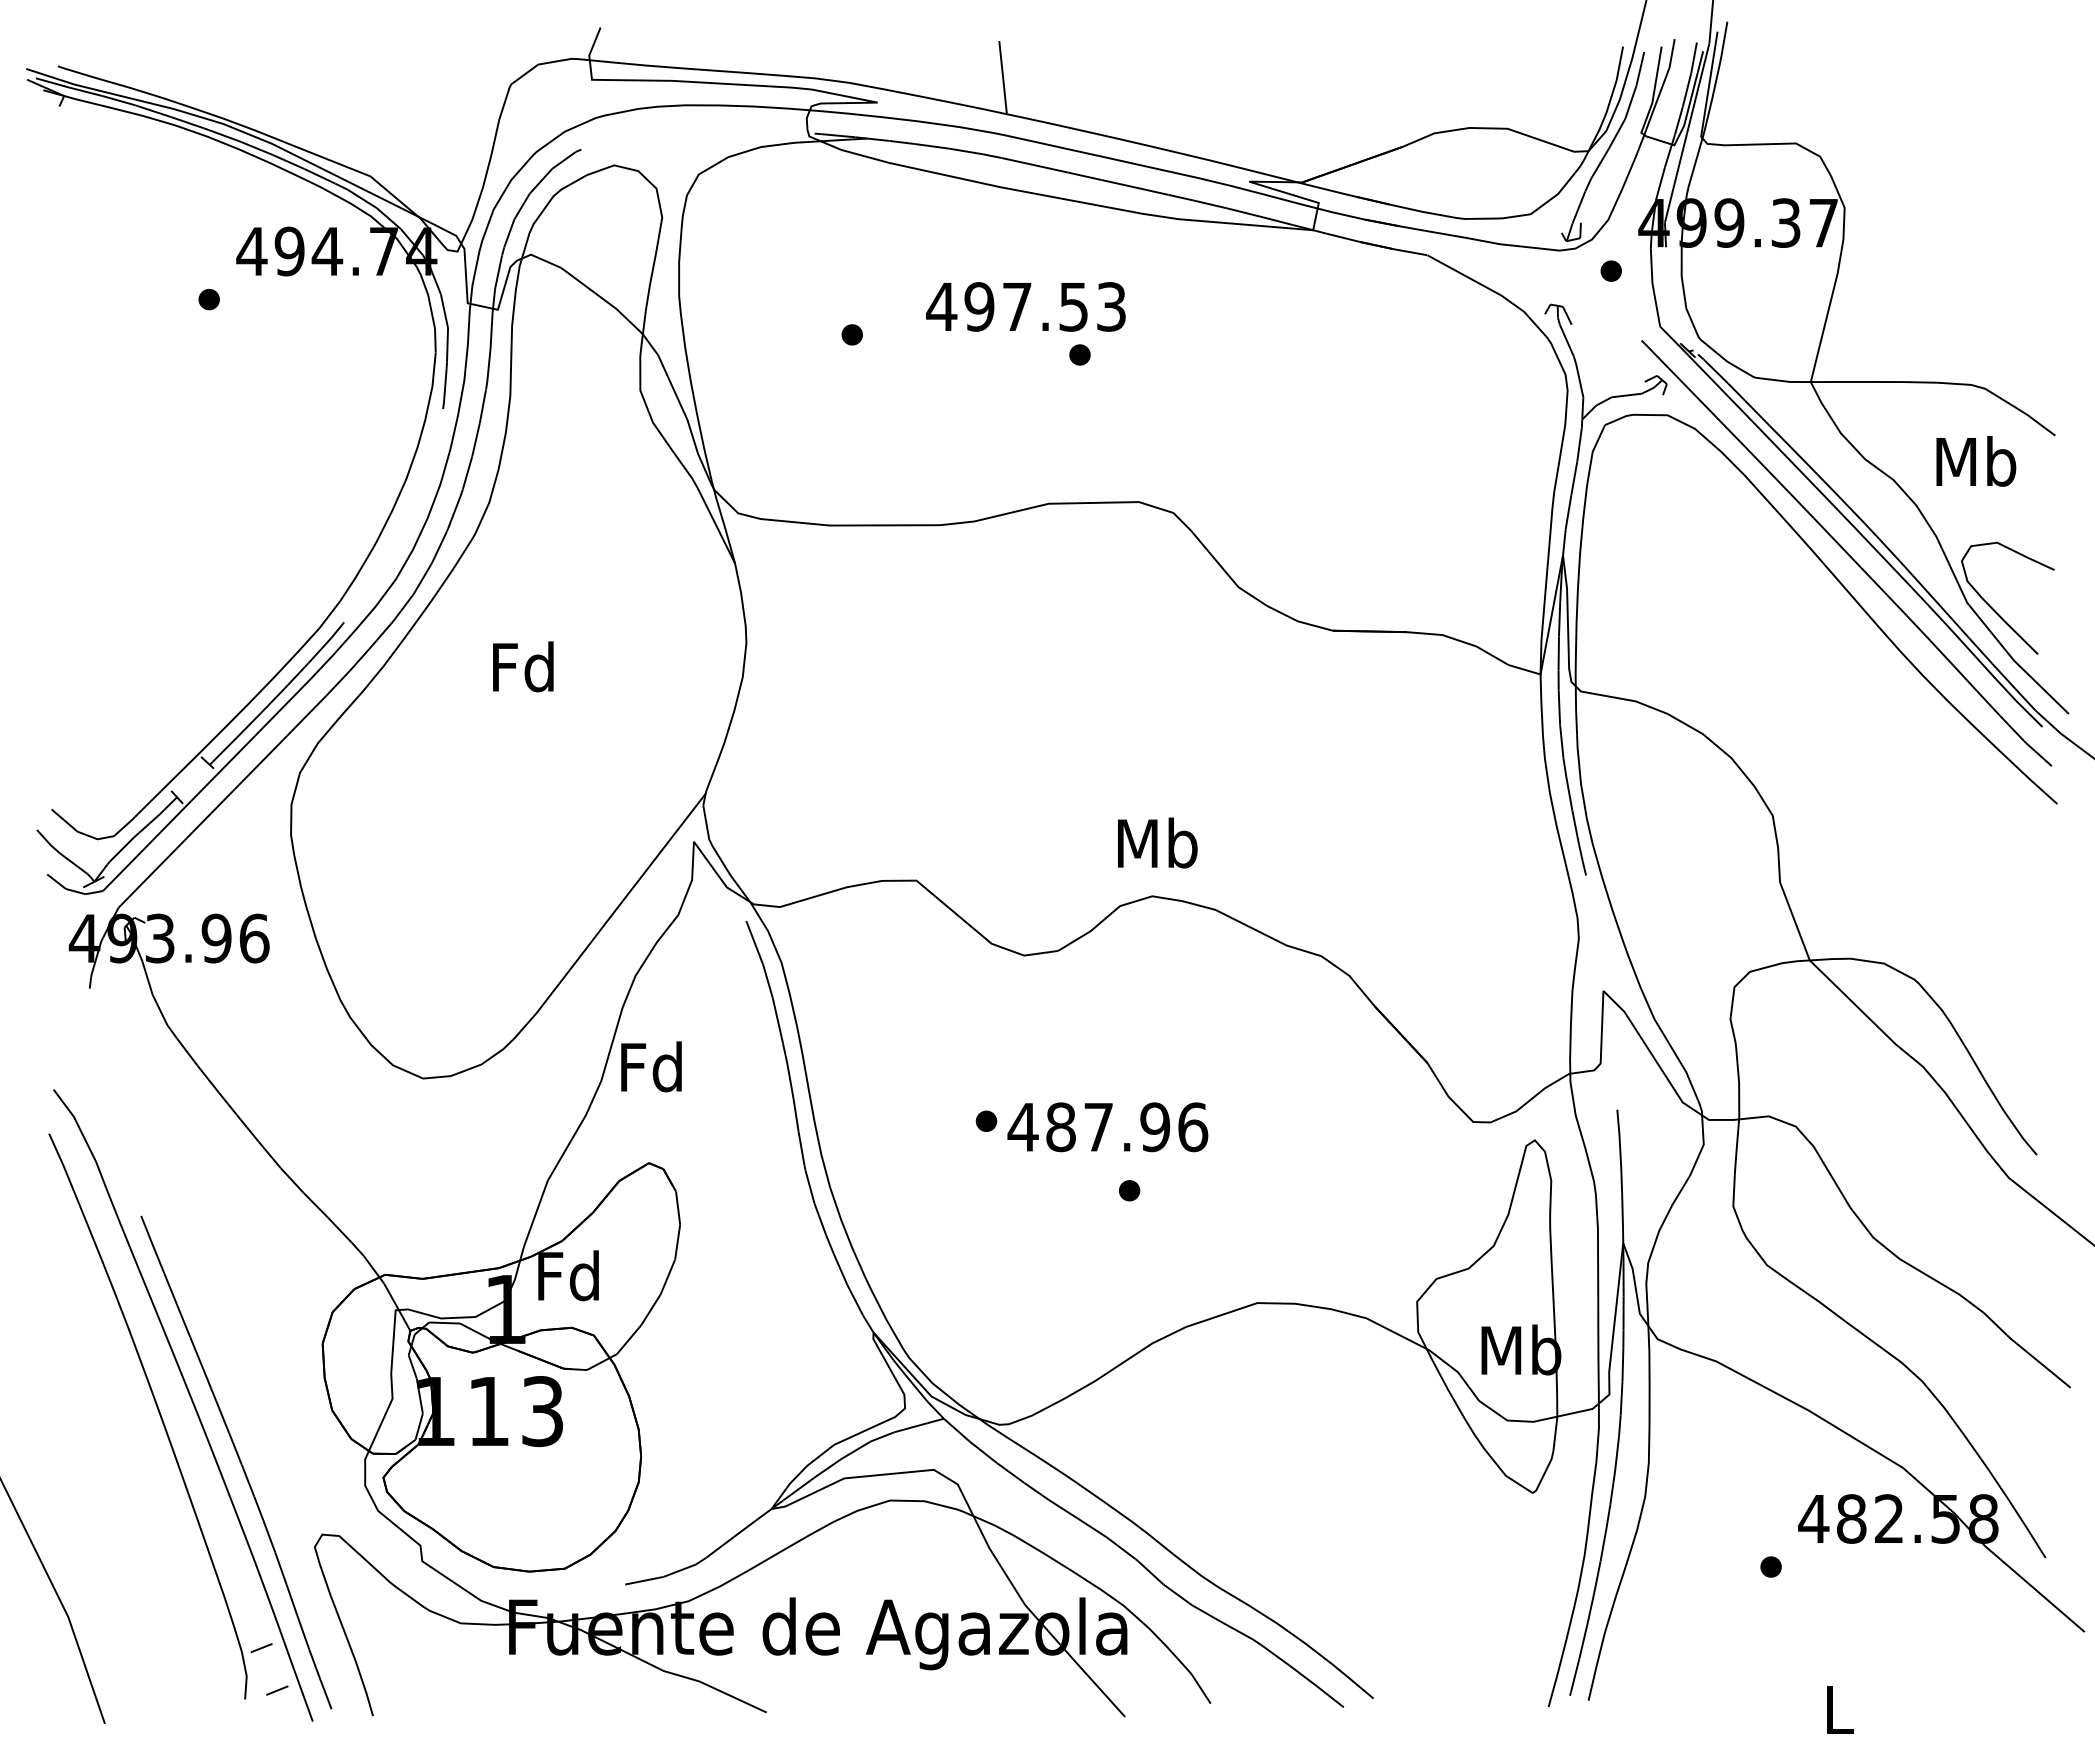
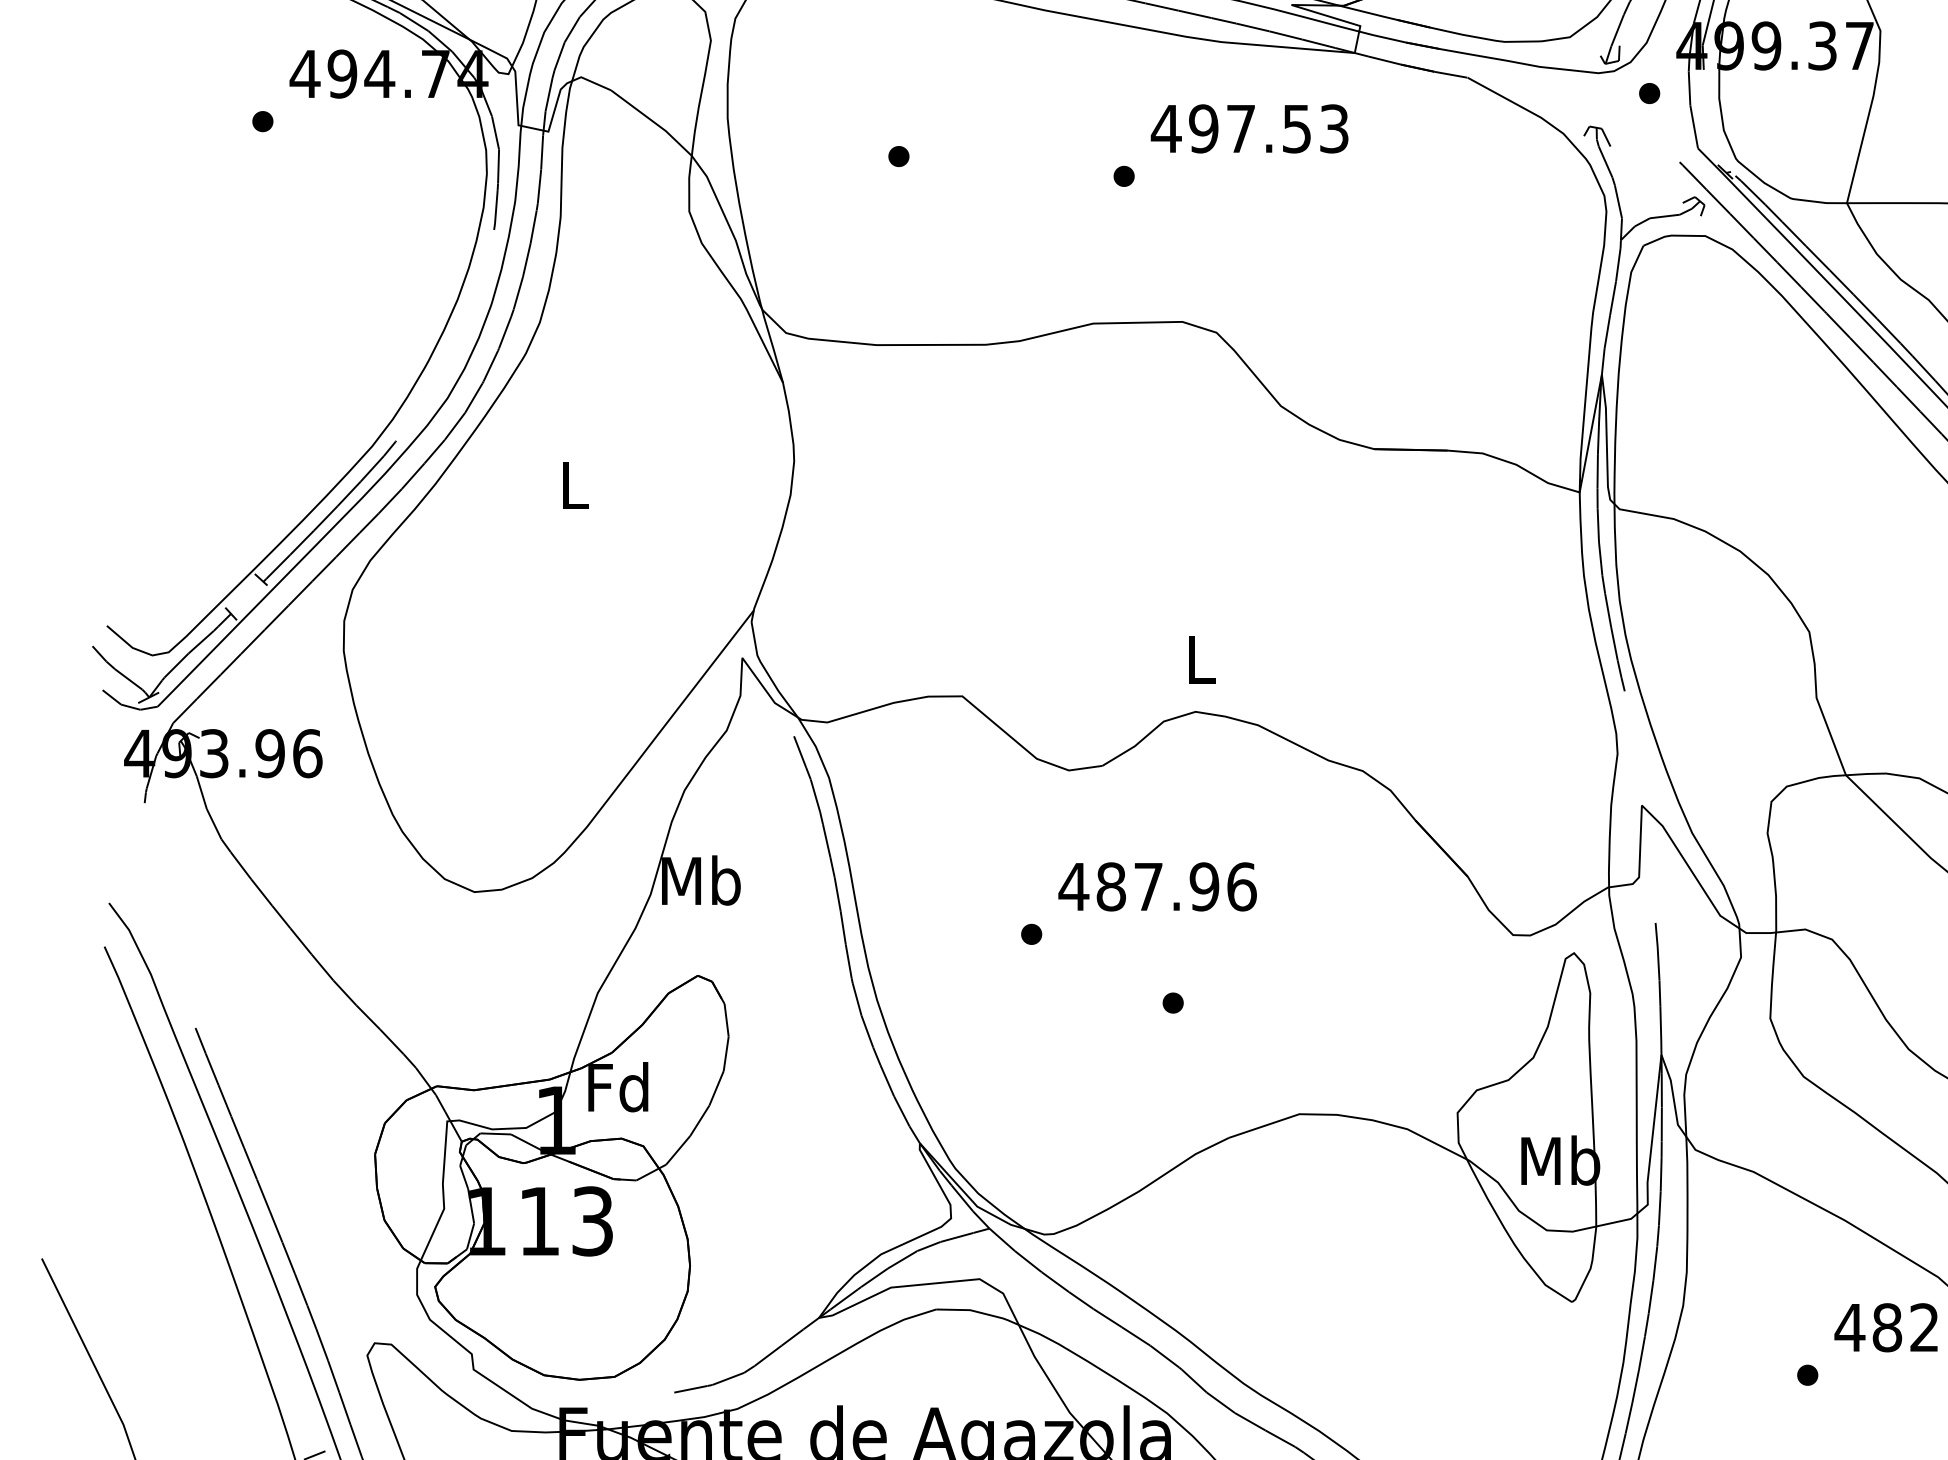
text: (1025, 306) -> (1249, 128), moved
text: (523, 666) -> (573, 484), Fd -> L
text: (1157, 842) -> (1200, 658), Mb -> L
text: (652, 1066) -> (701, 880), Fd -> Mb
text: (1107, 1127) -> (1157, 887), moved

